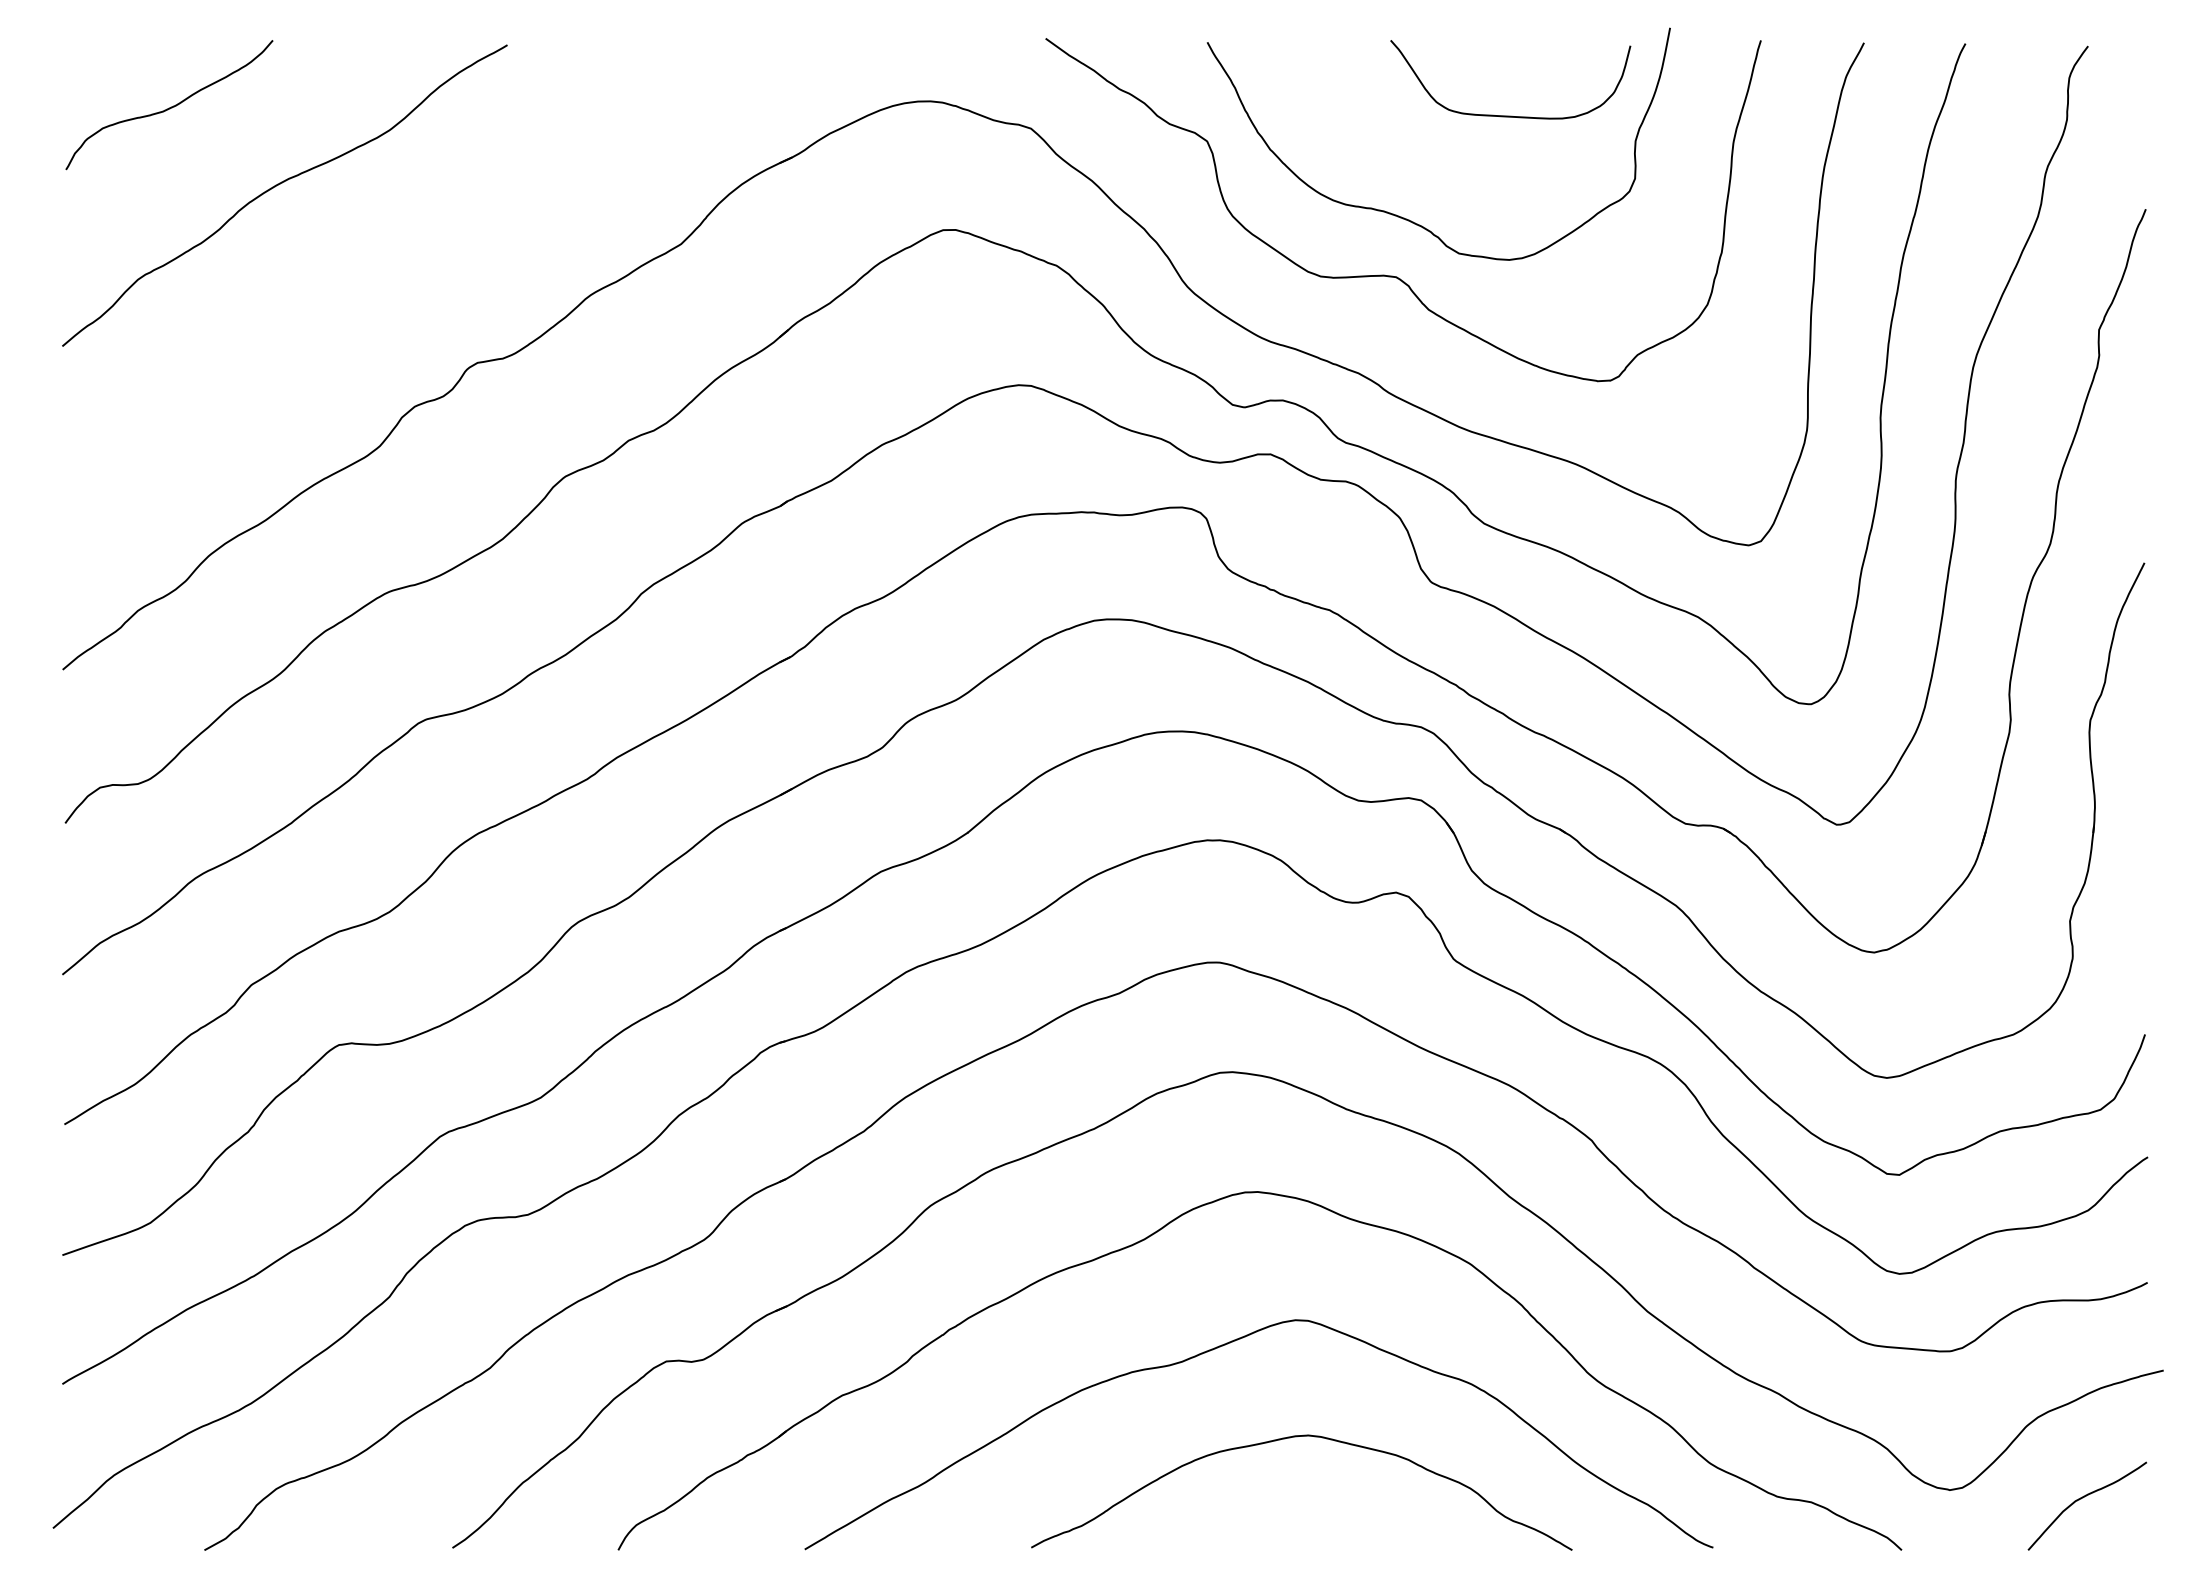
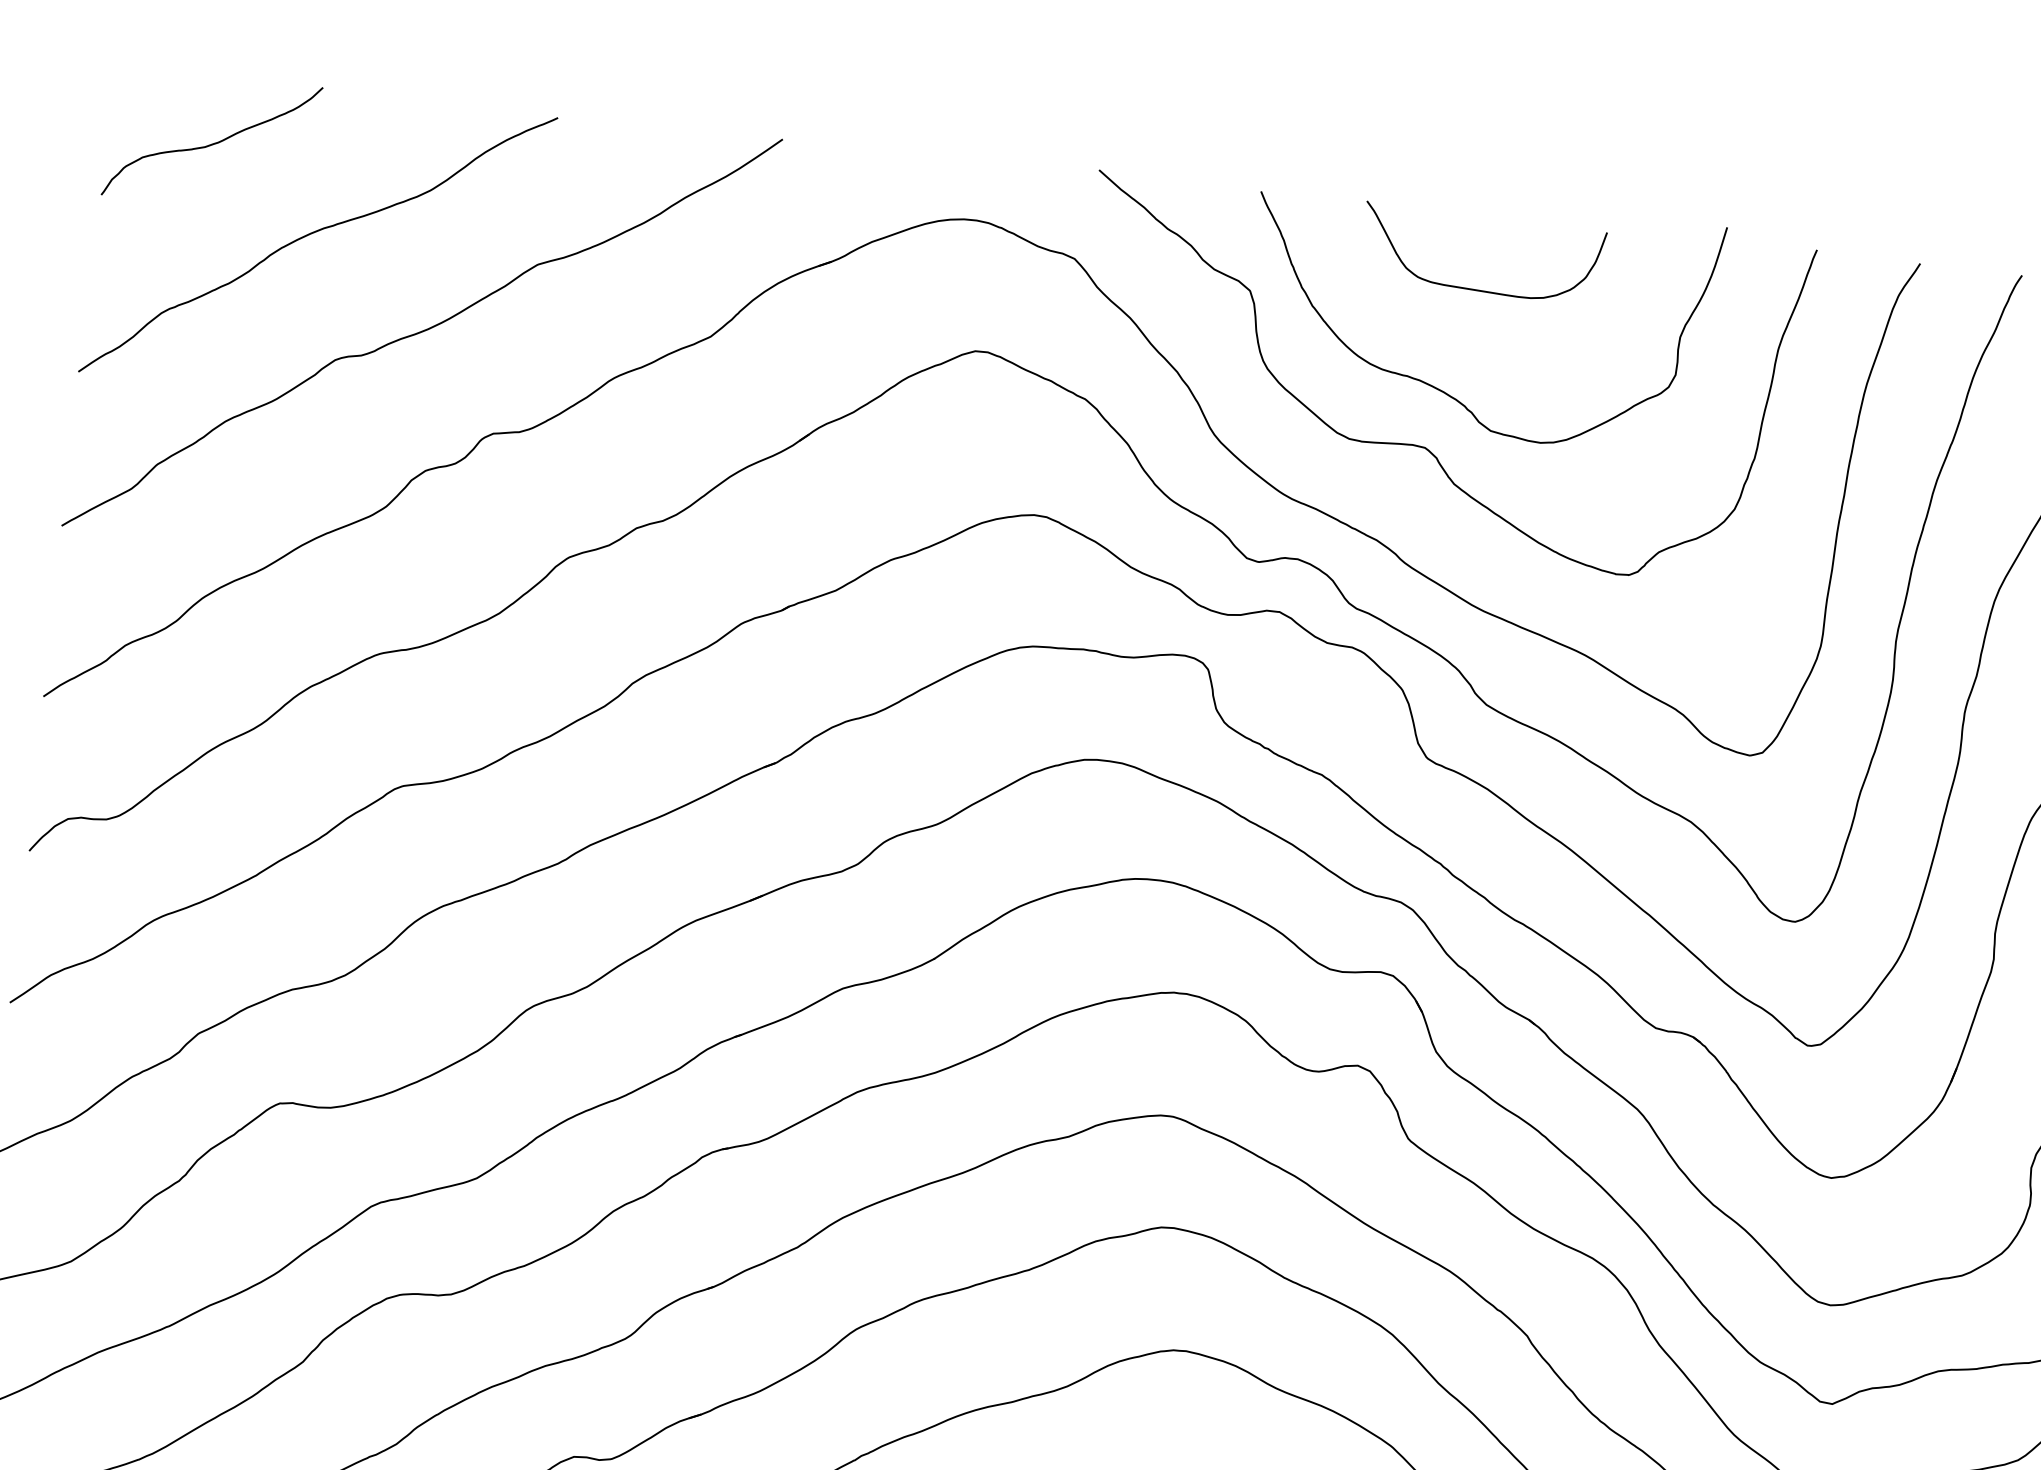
curve: (1510, 115) -> (1479, 289), moved
curve: (396, 270) -> (422, 332), added

